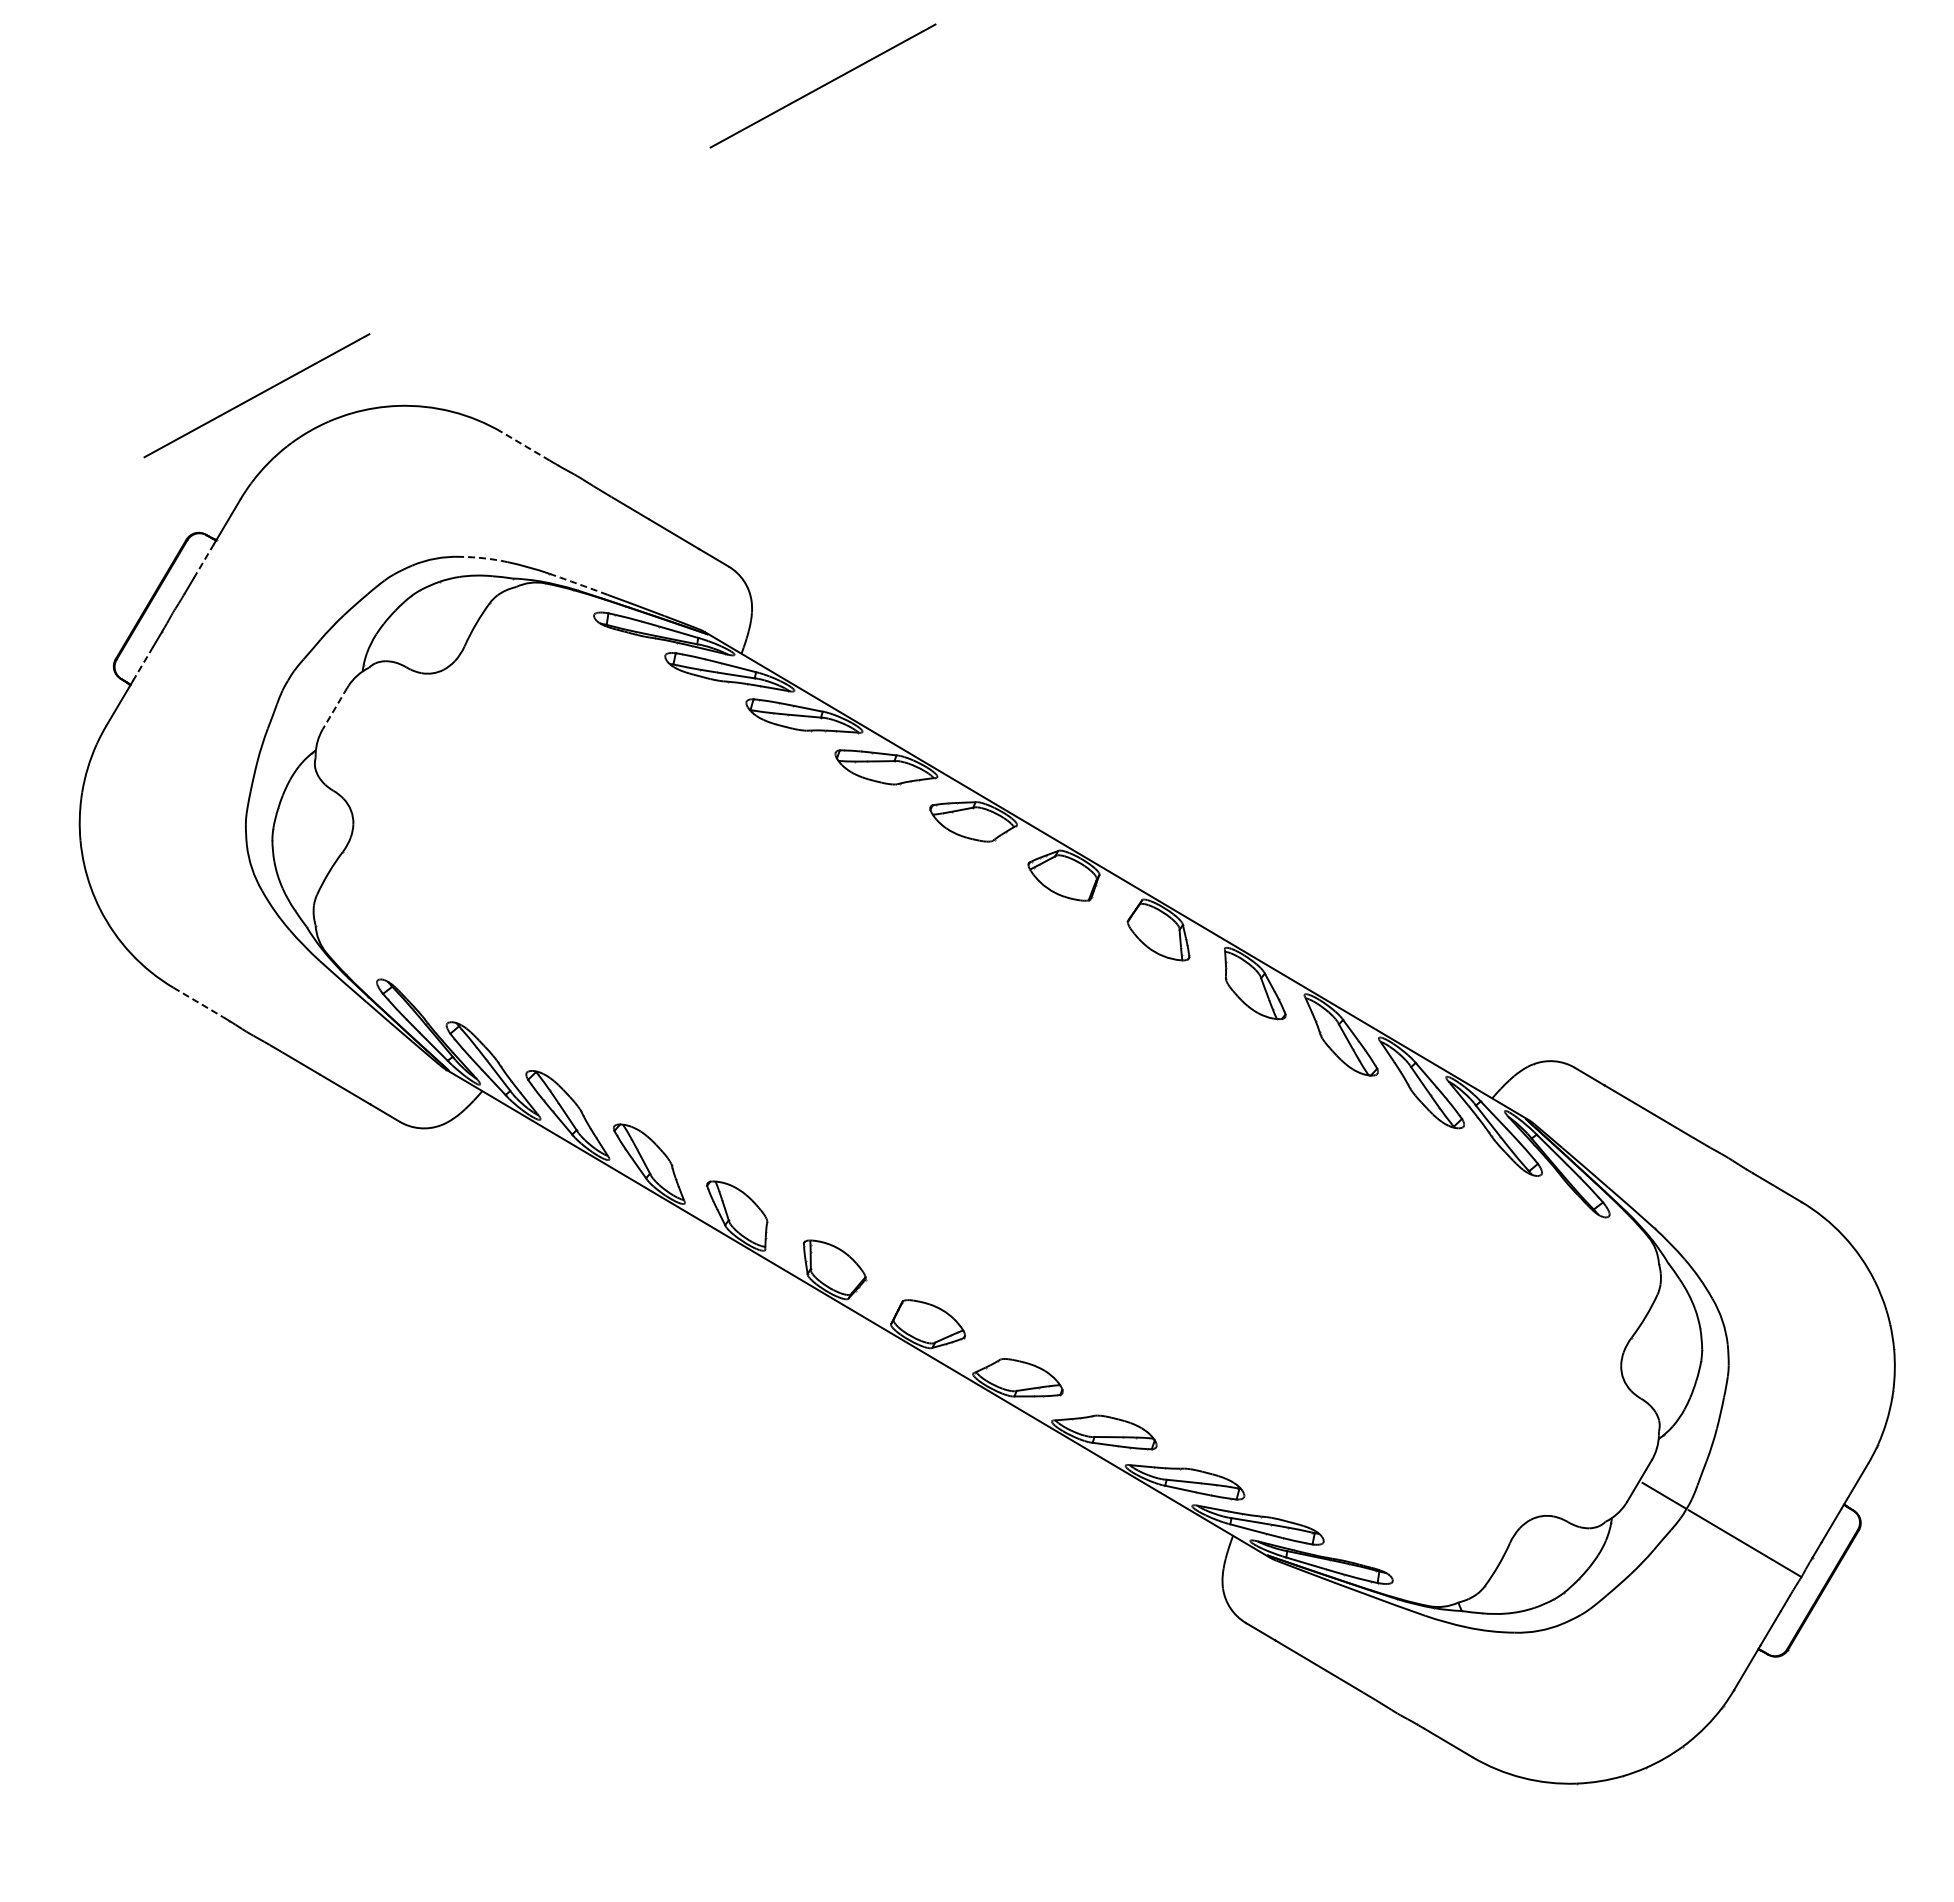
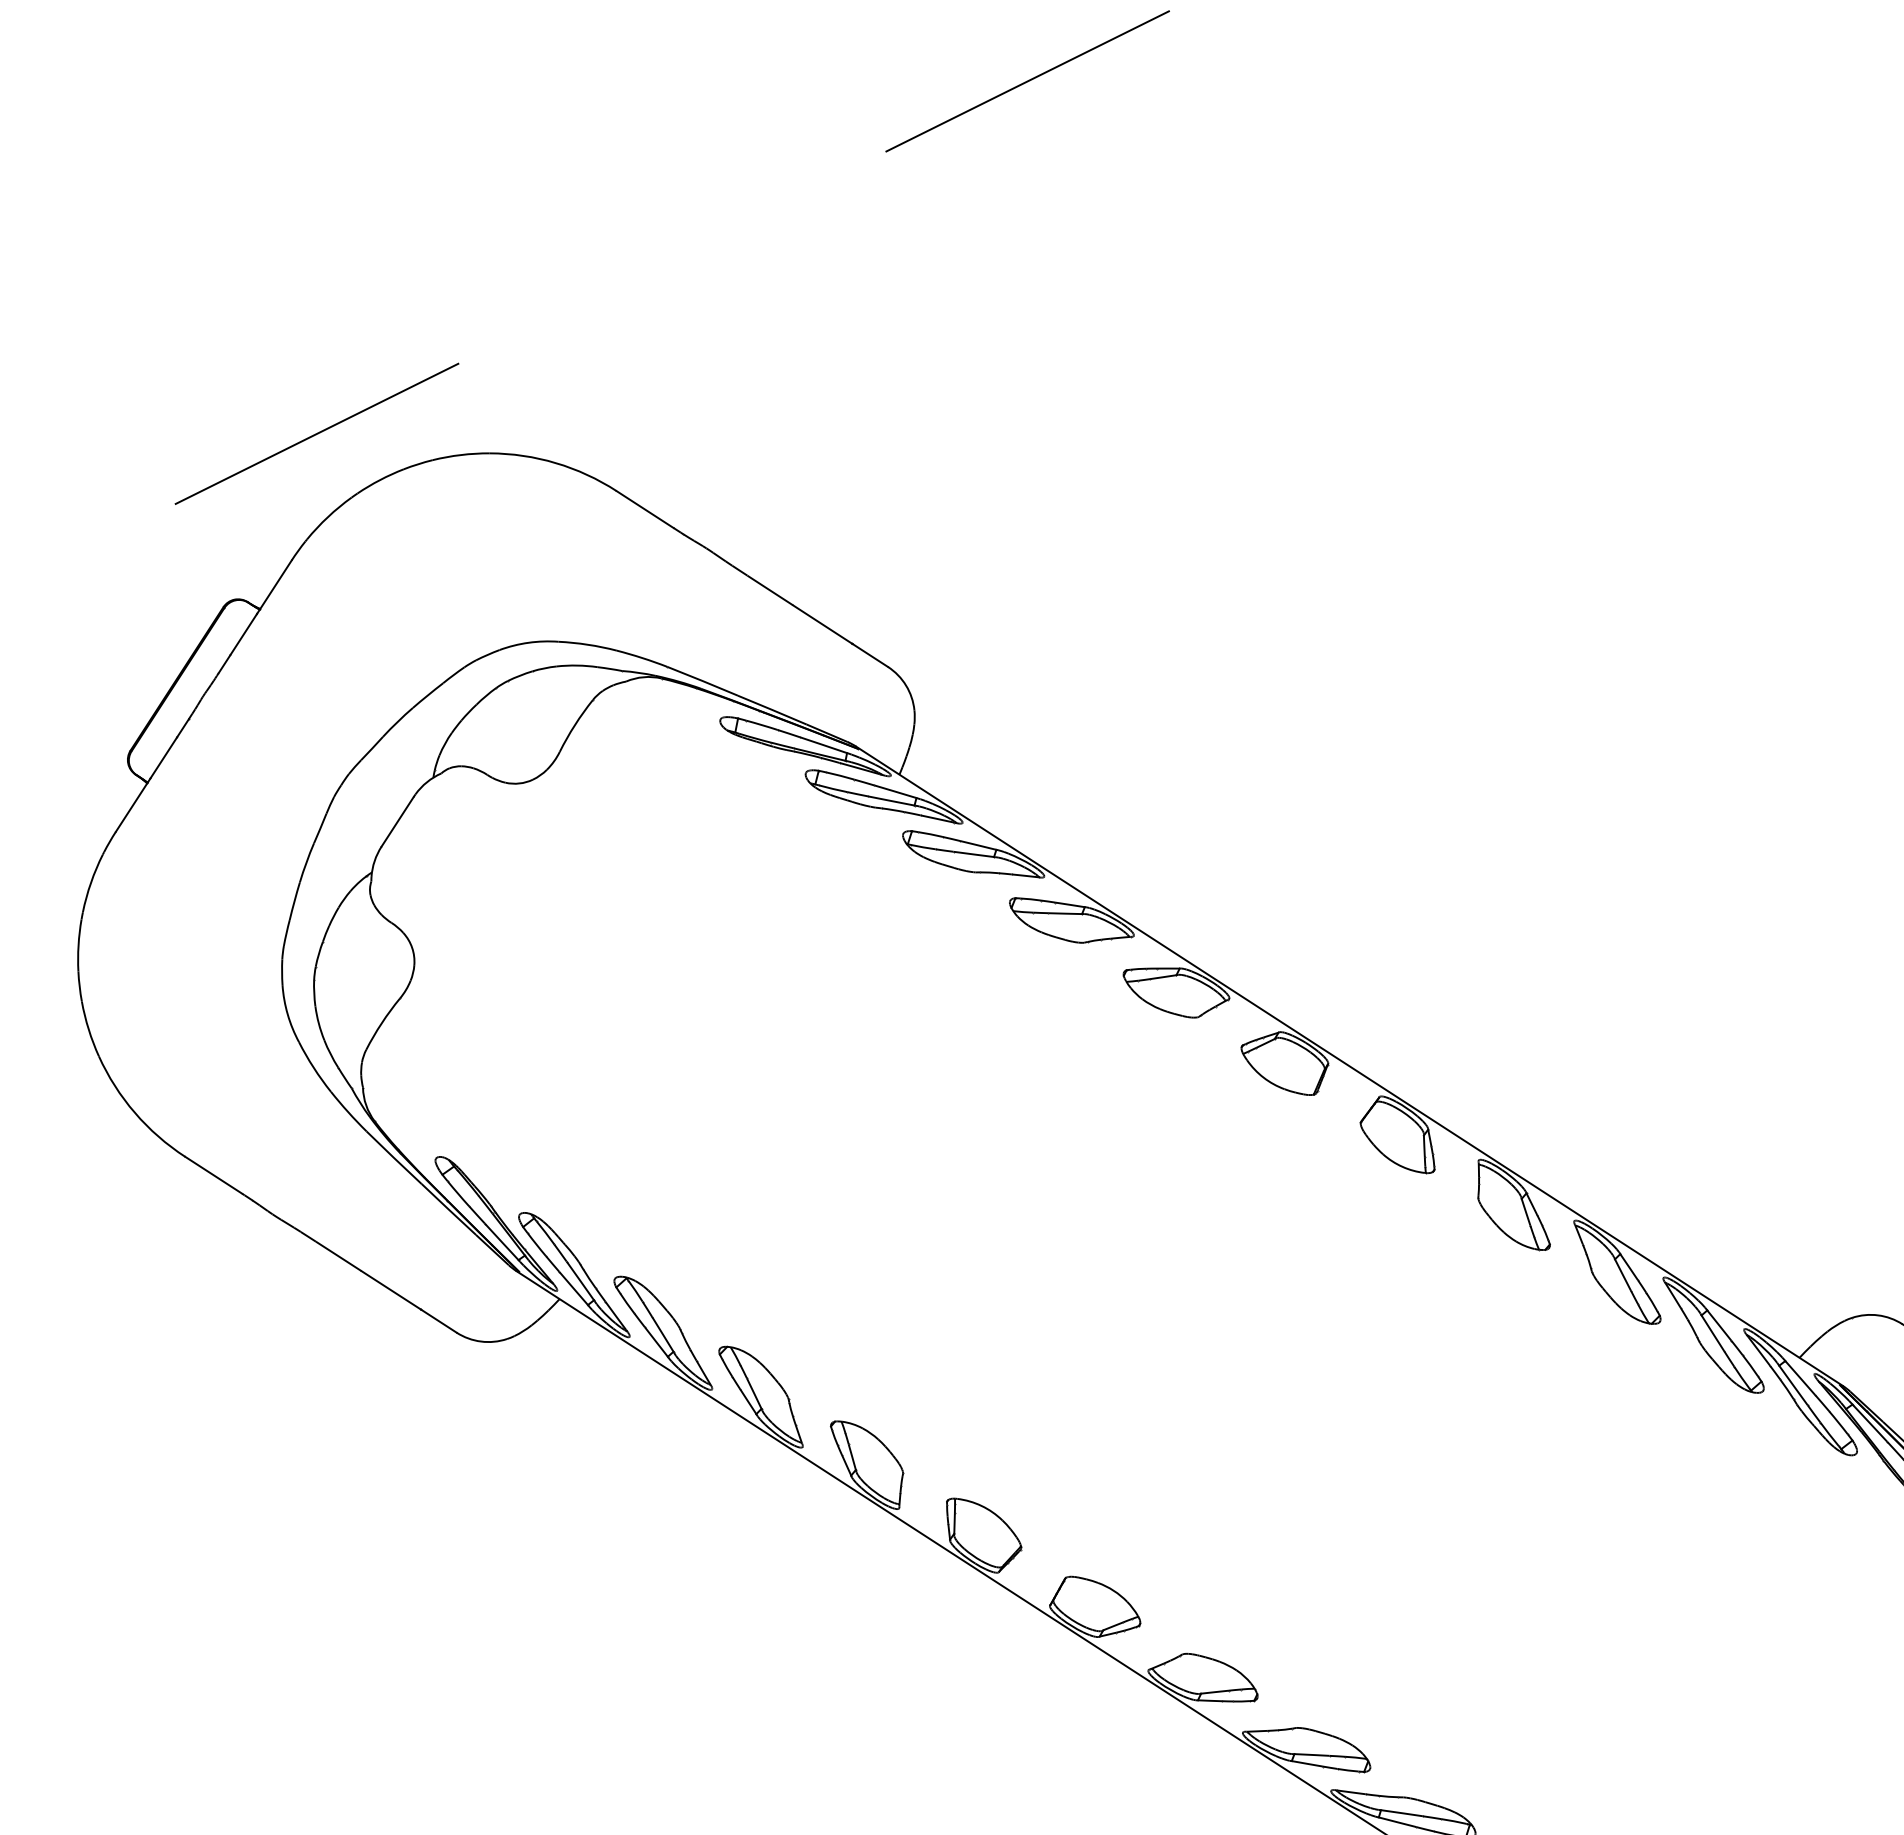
line: (526, 446) -> (645, 509), dashed -> solid
arc: (484, 558) -> (588, 645), dashed -> solid
line: (203, 561) -> (243, 634), dashed -> solid
arc: (578, 584) -> (702, 681), dashed -> solid
line: (142, 664) -> (163, 758), dashed -> solid
line: (335, 708) -> (398, 821), dashed -> solid
line: (197, 1001) -> (214, 1174), dashed -> solid

